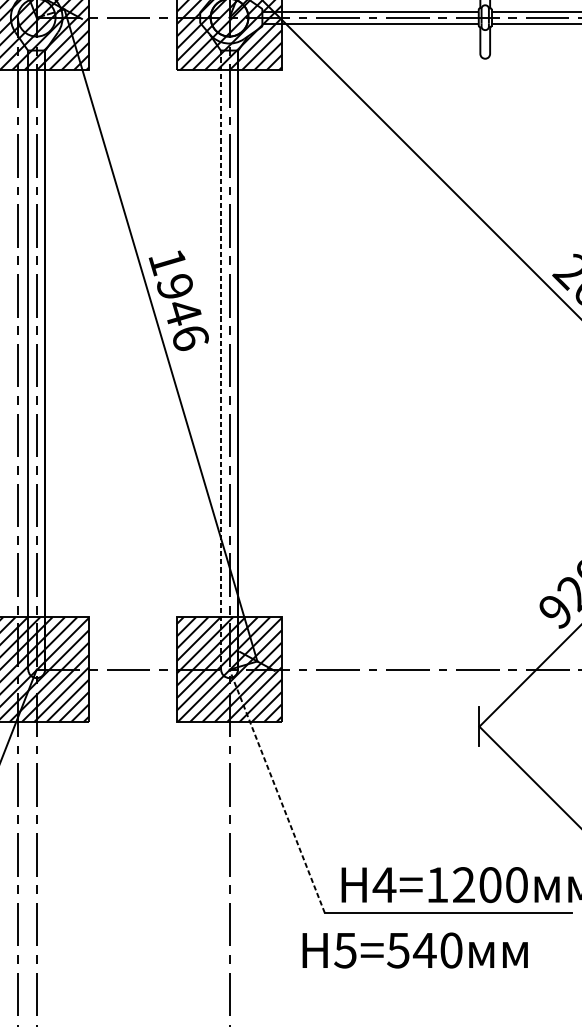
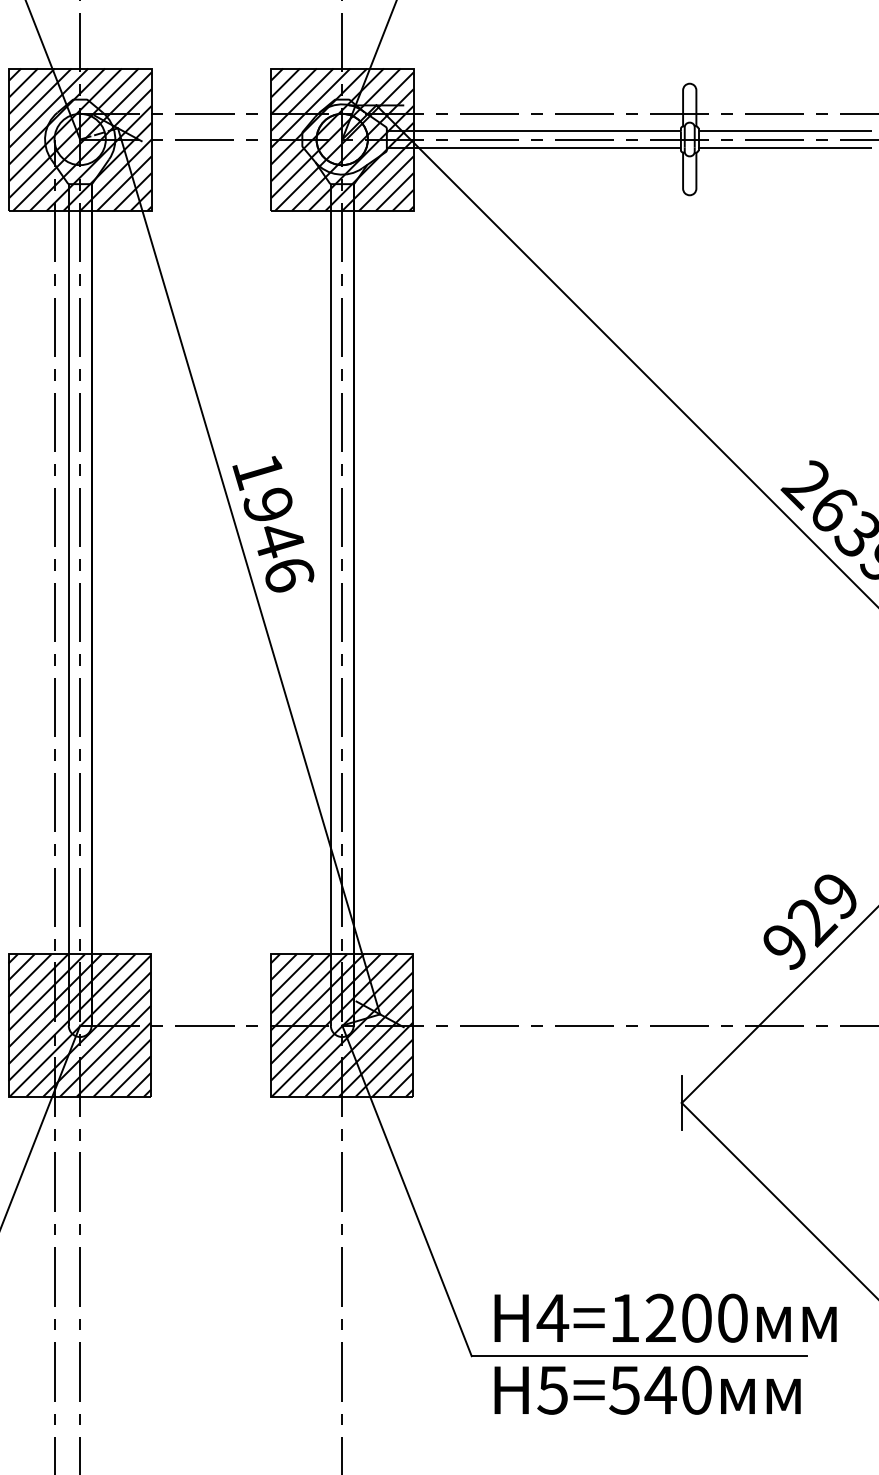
line: (220, 359) -> (330, 604), dashed -> solid
line: (276, 791) -> (406, 1190), dashed -> solid
text: (415, 949) -> (647, 1389), moved

